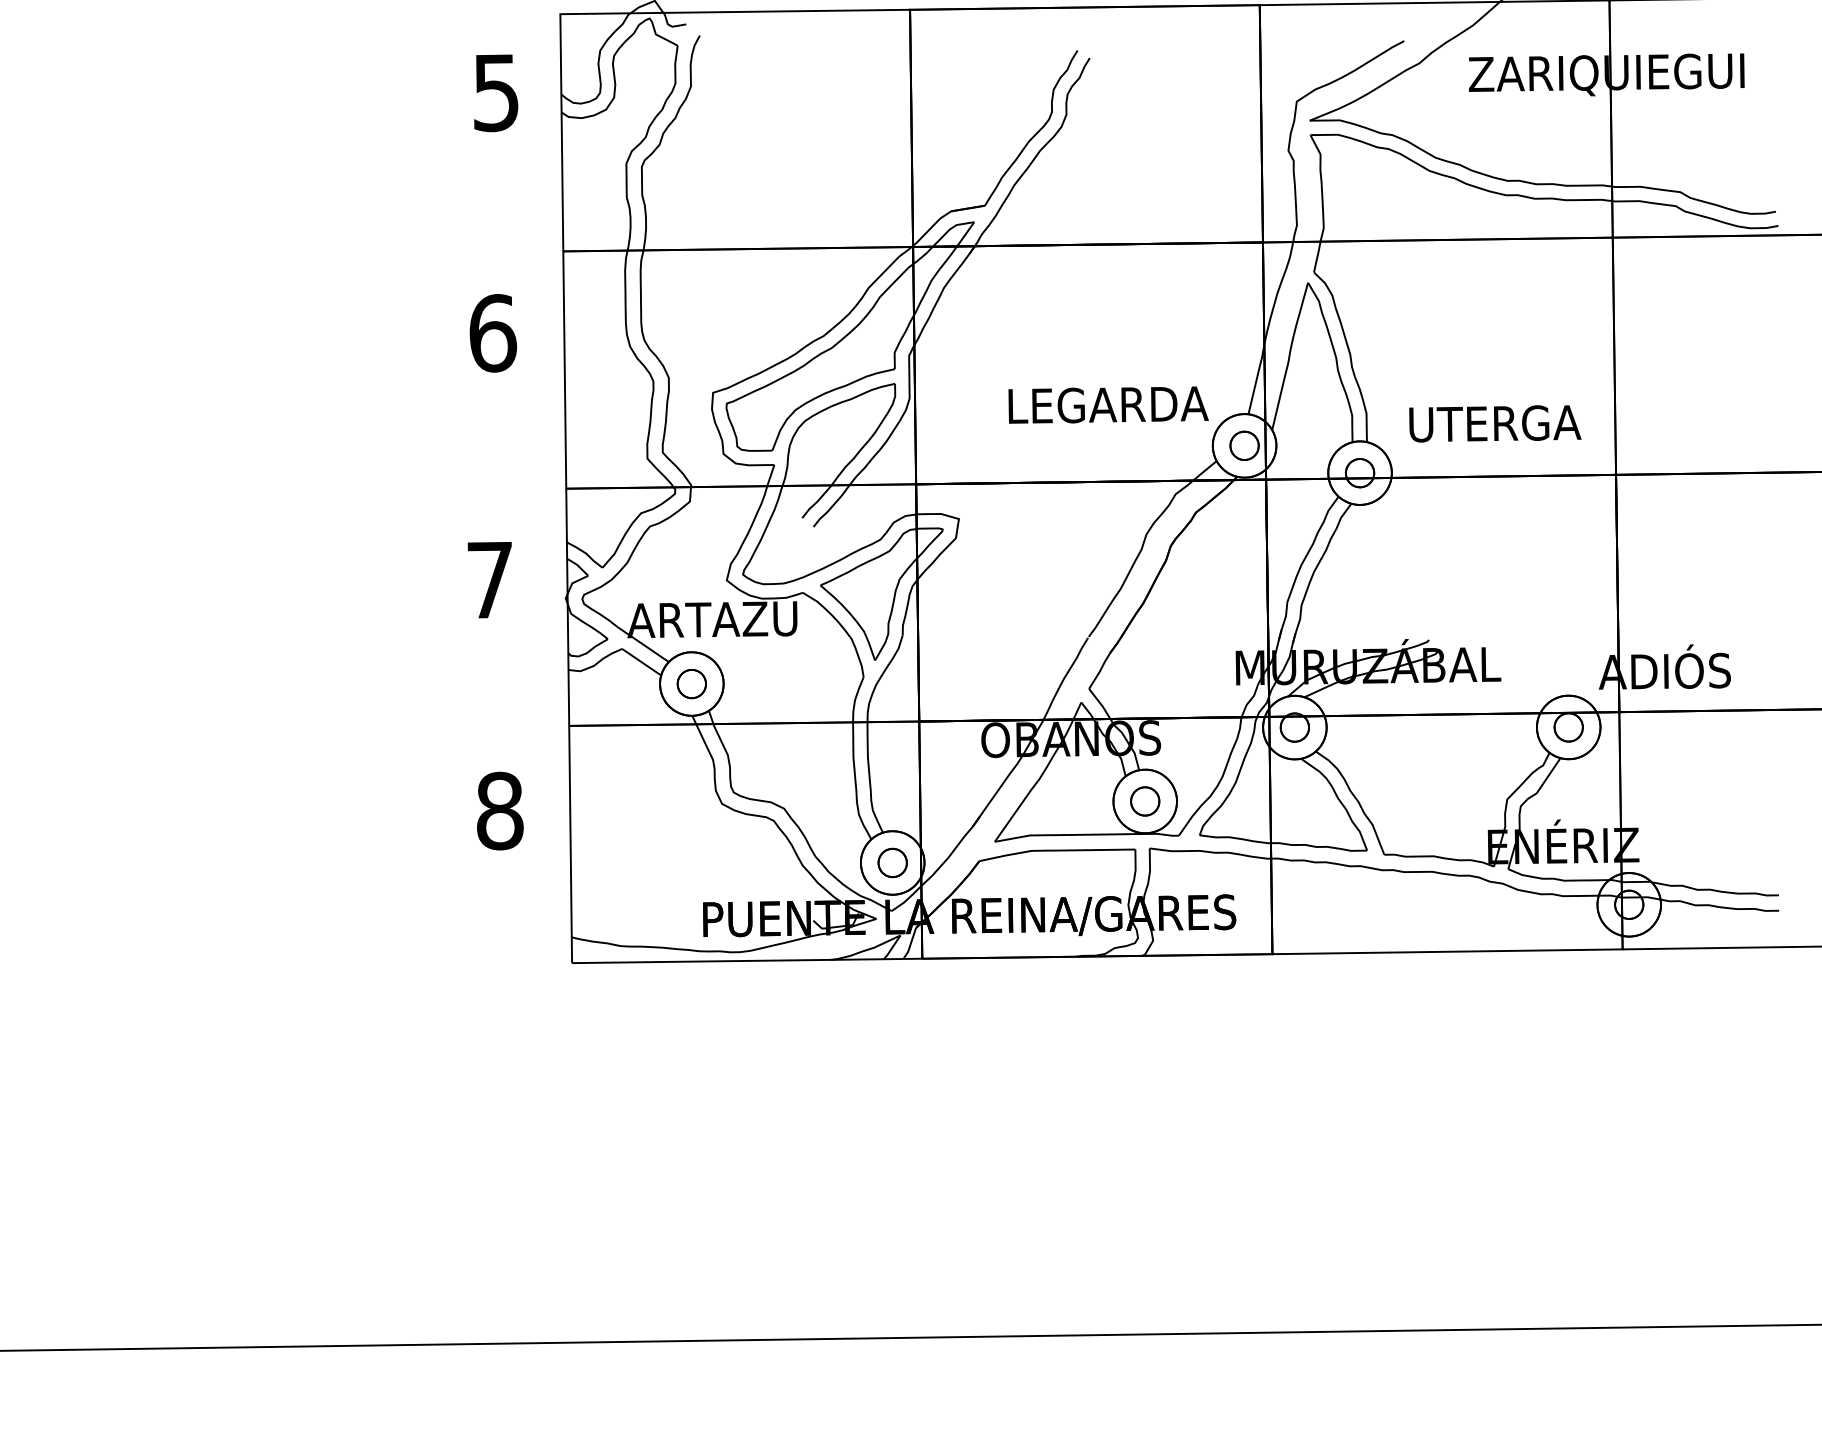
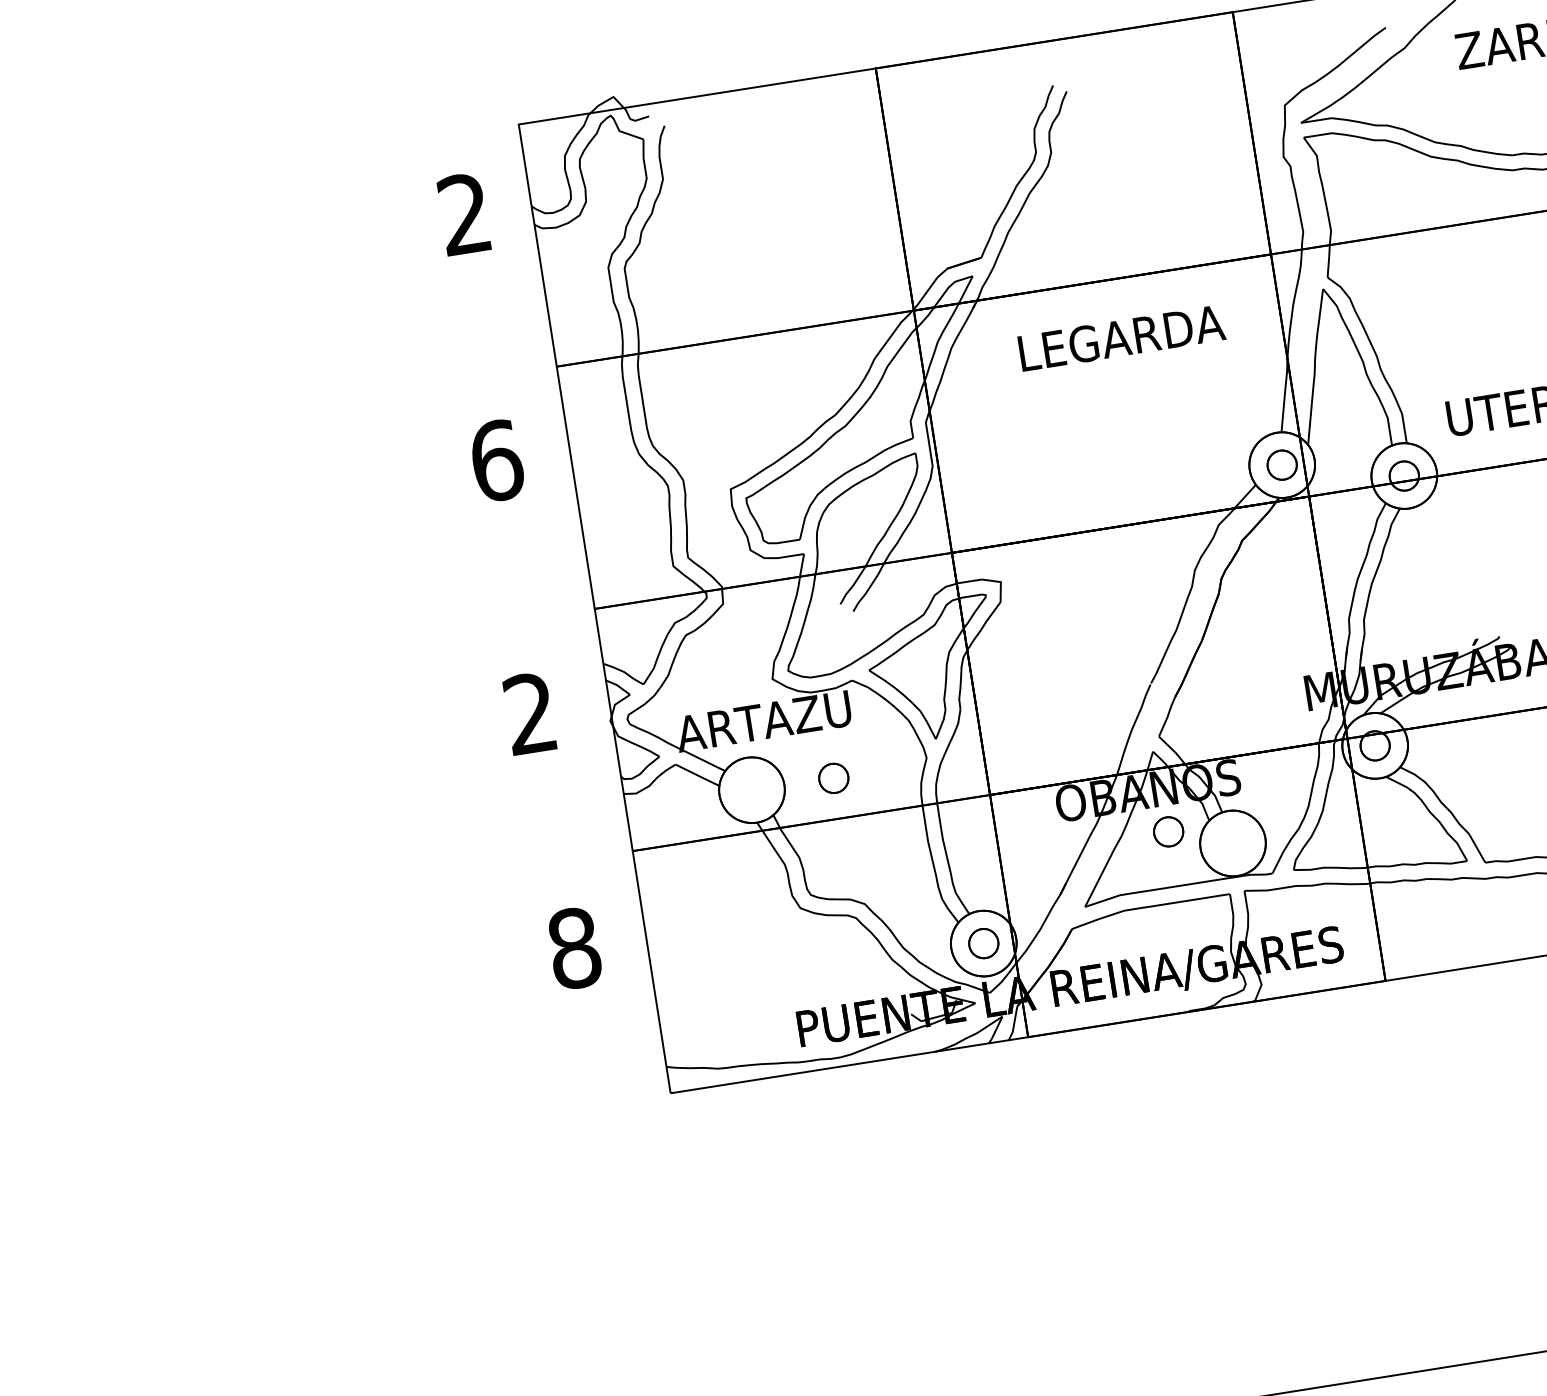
text: (495, 92) -> (463, 214), 5 -> 2
text: (1108, 404) -> (1121, 337), moved
text: (489, 579) -> (529, 713), 7 -> 2
part: (691, 684) -> (833, 778), moved
part: (1145, 801) -> (1168, 831), moved

